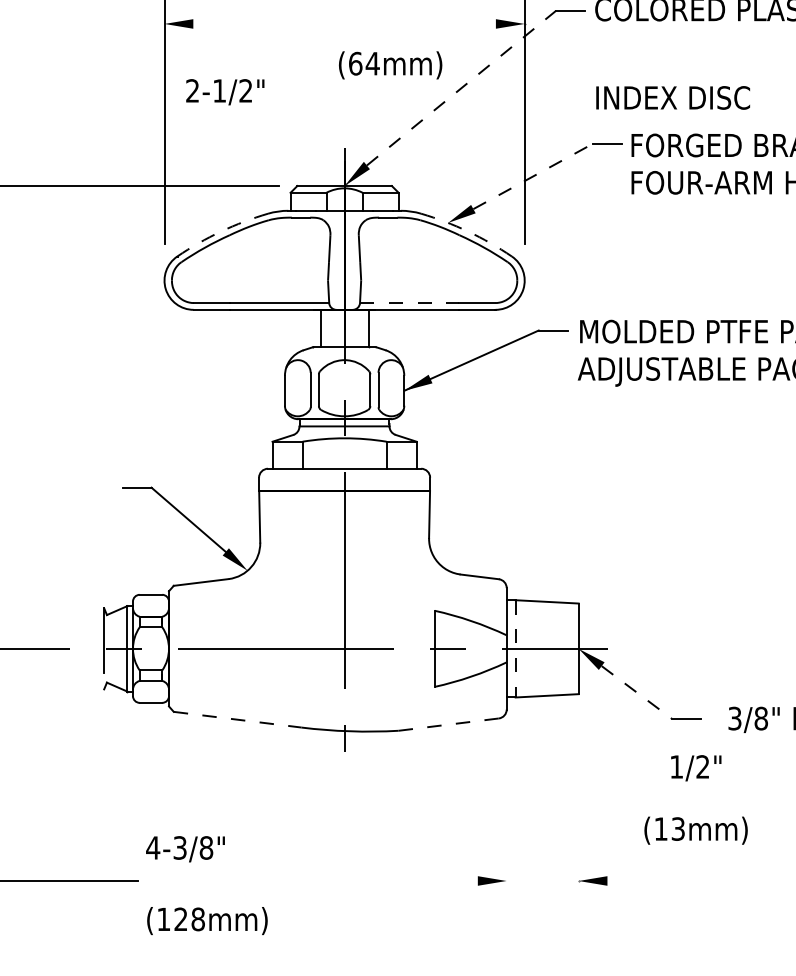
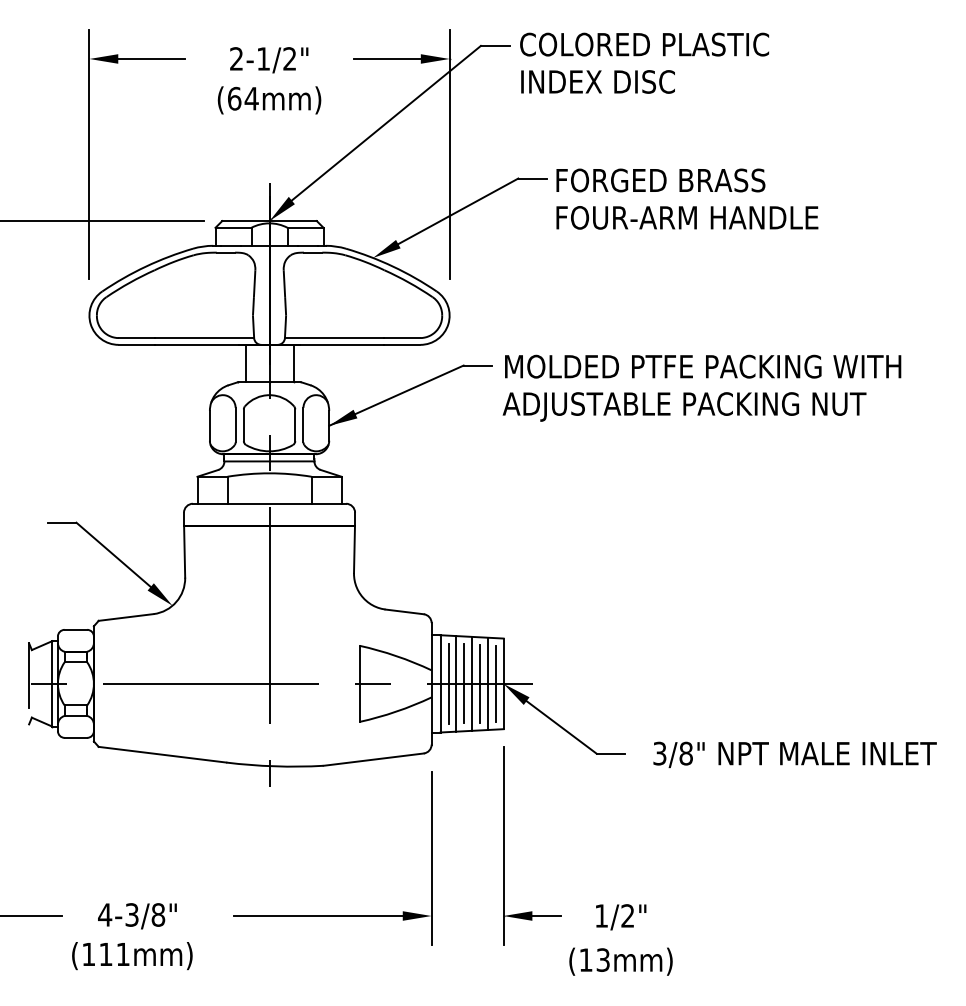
line: (226, 23) -> (151, 58), added
line: (462, 23) -> (387, 58), added
text: (390, 65) -> (269, 100), moved
line: (461, 87) -> (386, 122), dashed -> solid
text: (225, 92) -> (269, 60), moved
text: (672, 97) -> (597, 81), moved
line: (533, 176) -> (458, 211), dashed -> solid
arc: (220, 231) -> (145, 266), dashed -> solid
arc: (468, 231) -> (393, 266), dashed -> solid
line: (409, 303) -> (334, 338), dashed -> solid
line: (515, 648) -> (440, 683), dashed -> solid
line: (523, 648) -> (448, 683), added
line: (531, 648) -> (456, 683), added
line: (539, 648) -> (464, 683), added
line: (547, 648) -> (472, 683), added
line: (555, 648) -> (480, 683), added
line: (562, 648) -> (487, 683), added
line: (570, 648) -> (495, 683), added
line: (636, 692) -> (561, 727), dashed -> solid
line: (238, 719) -> (163, 754), dashed -> solid
line: (449, 724) -> (374, 759), dashed -> solid
text: (696, 768) -> (621, 917), moved
line: (578, 810) -> (503, 845), added
line: (506, 822) -> (431, 857), added
text: (695, 830) -> (620, 961), moved
text: (185, 849) -> (137, 916), moved
line: (392, 881) -> (317, 916), added
line: (621, 881) -> (546, 916), added
text: (189, 919) -> (114, 954), (128mm) -> (111mm)

